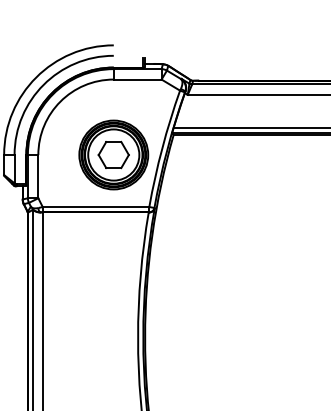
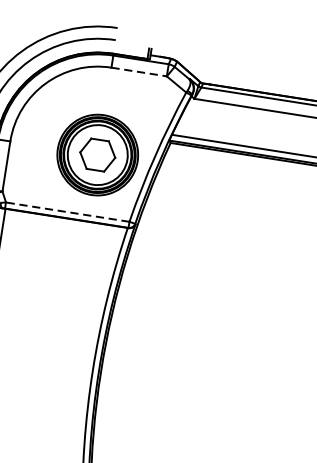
line: (137, 79) -> (138, 71), solid -> dashed
line: (95, 207) -> (67, 212), solid -> dashed

